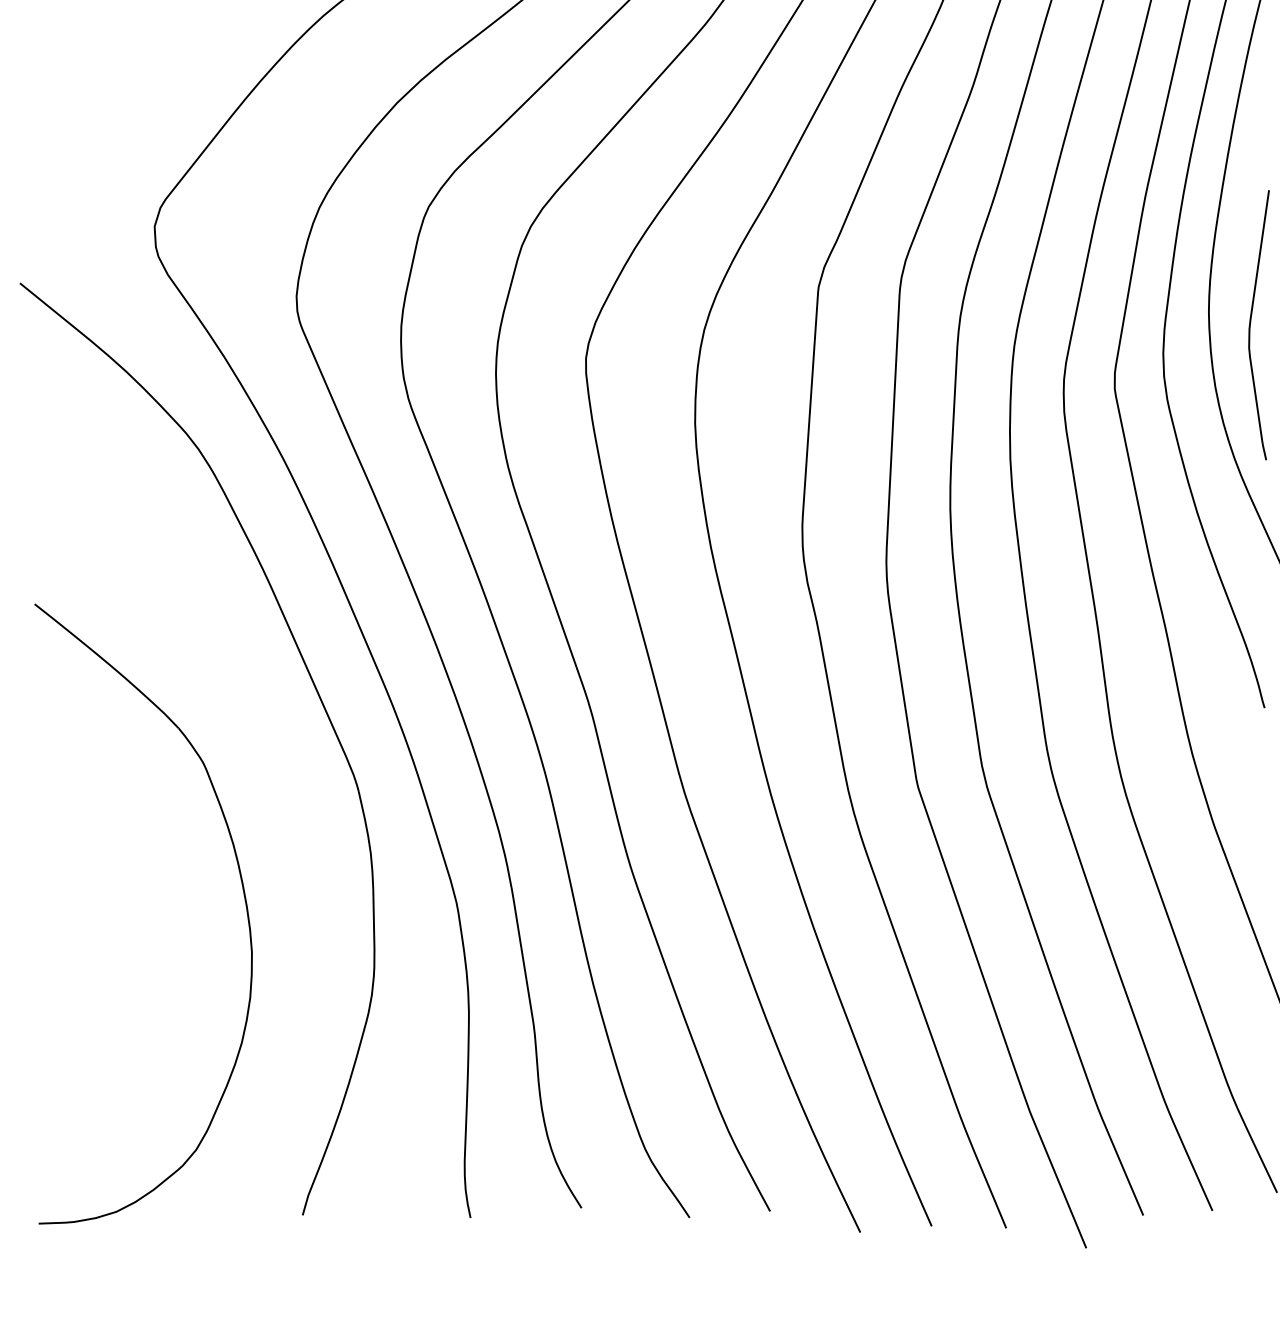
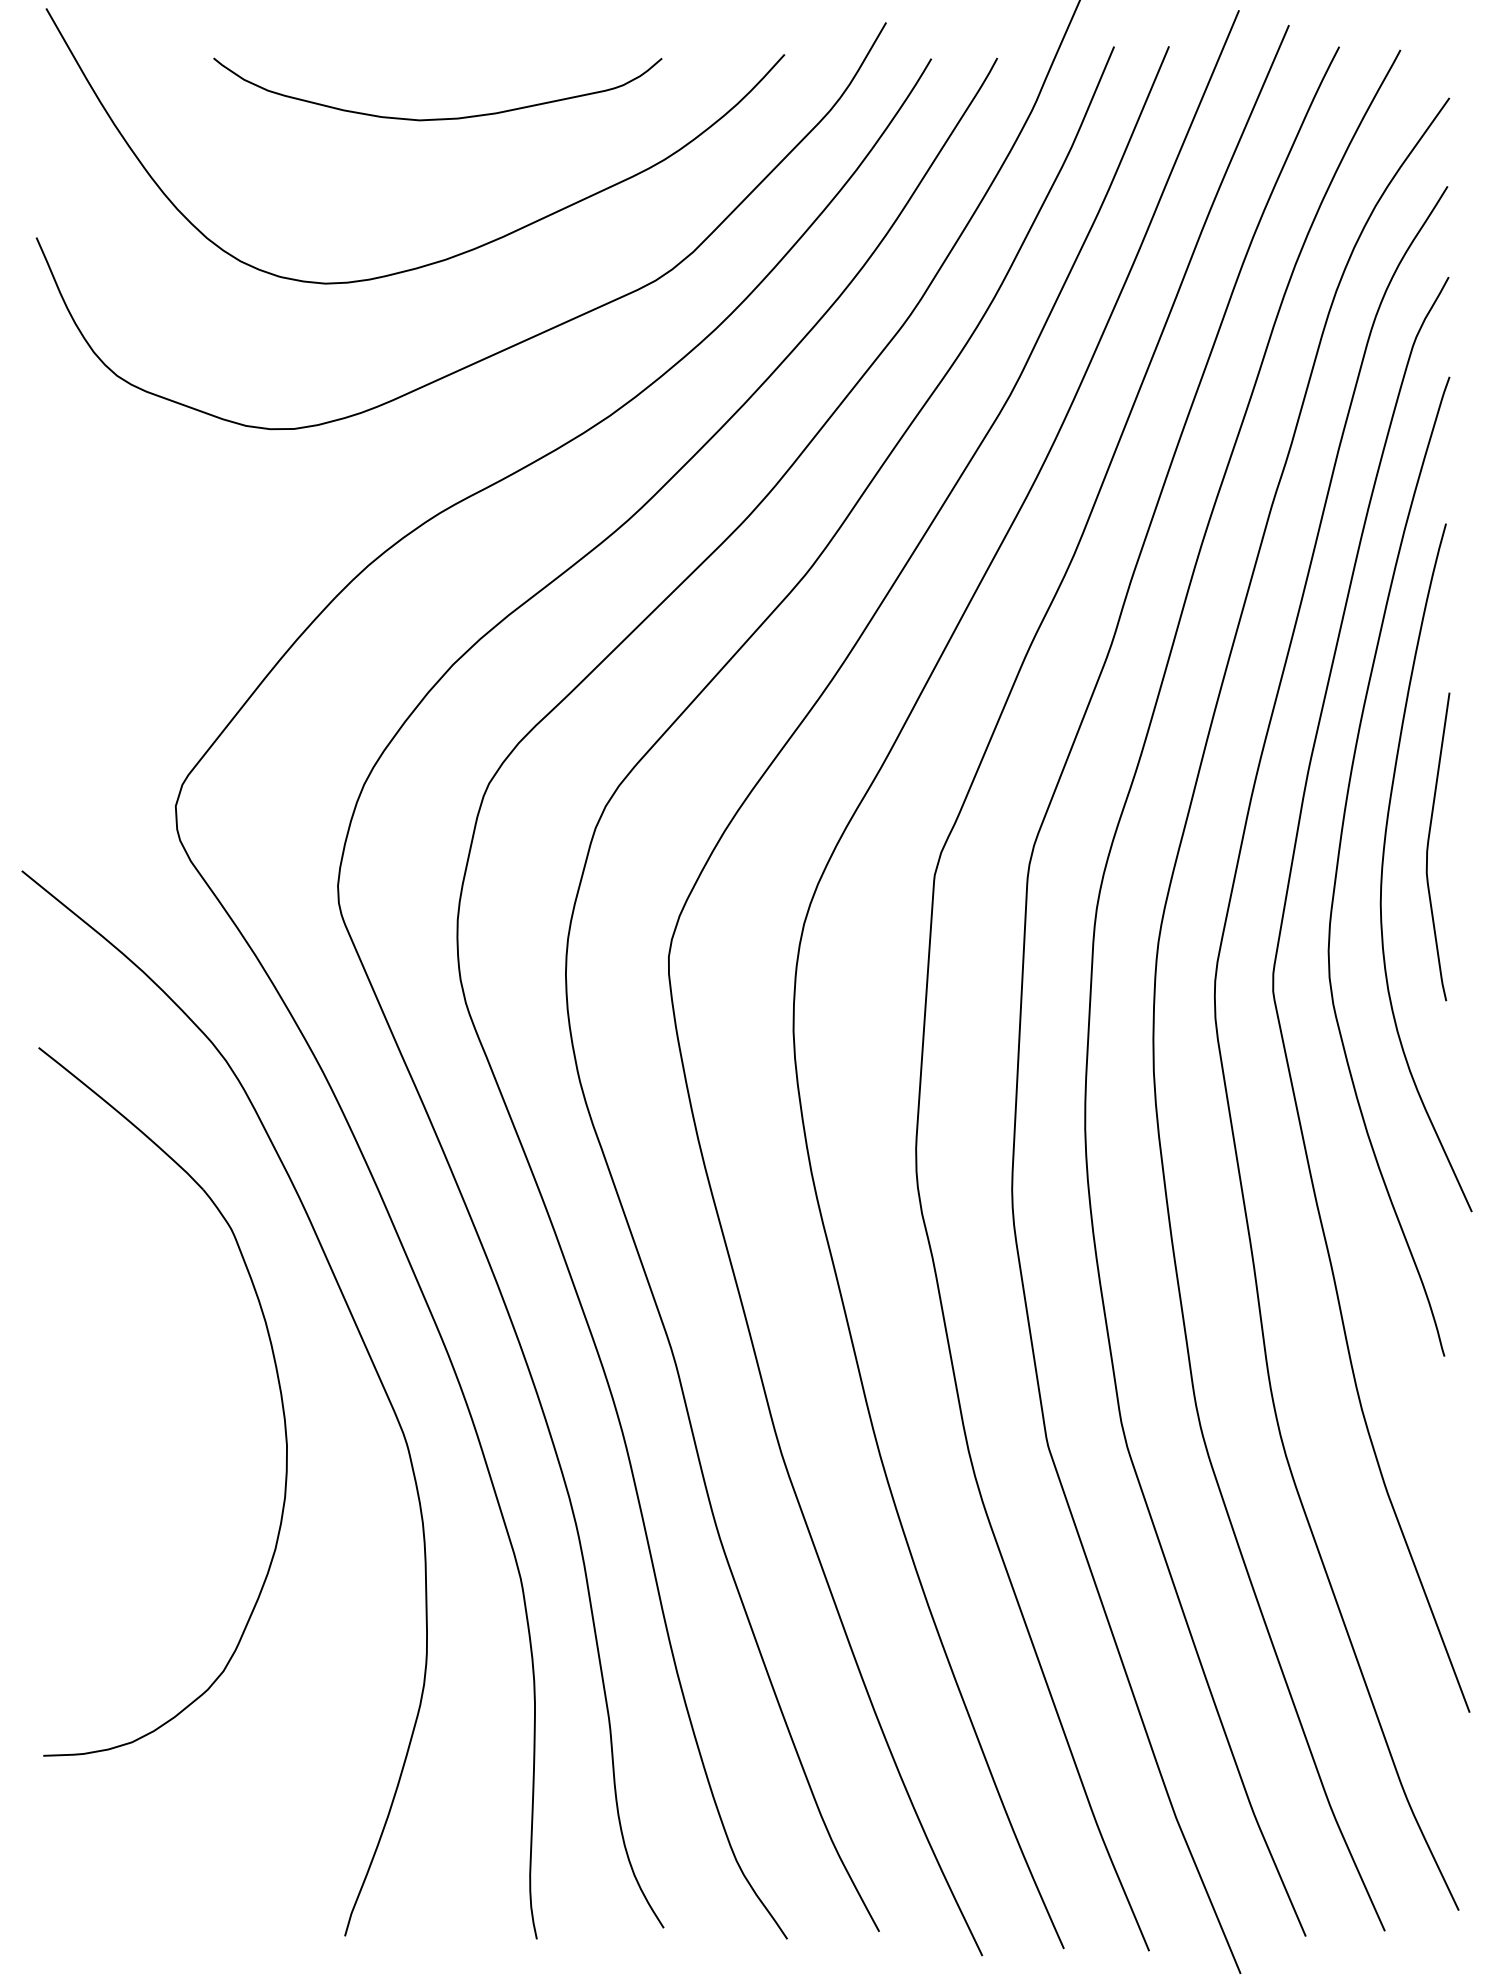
curve: (1250, 324) -> (1428, 846), moved
part: (243, 895) -> (277, 1380), moved

